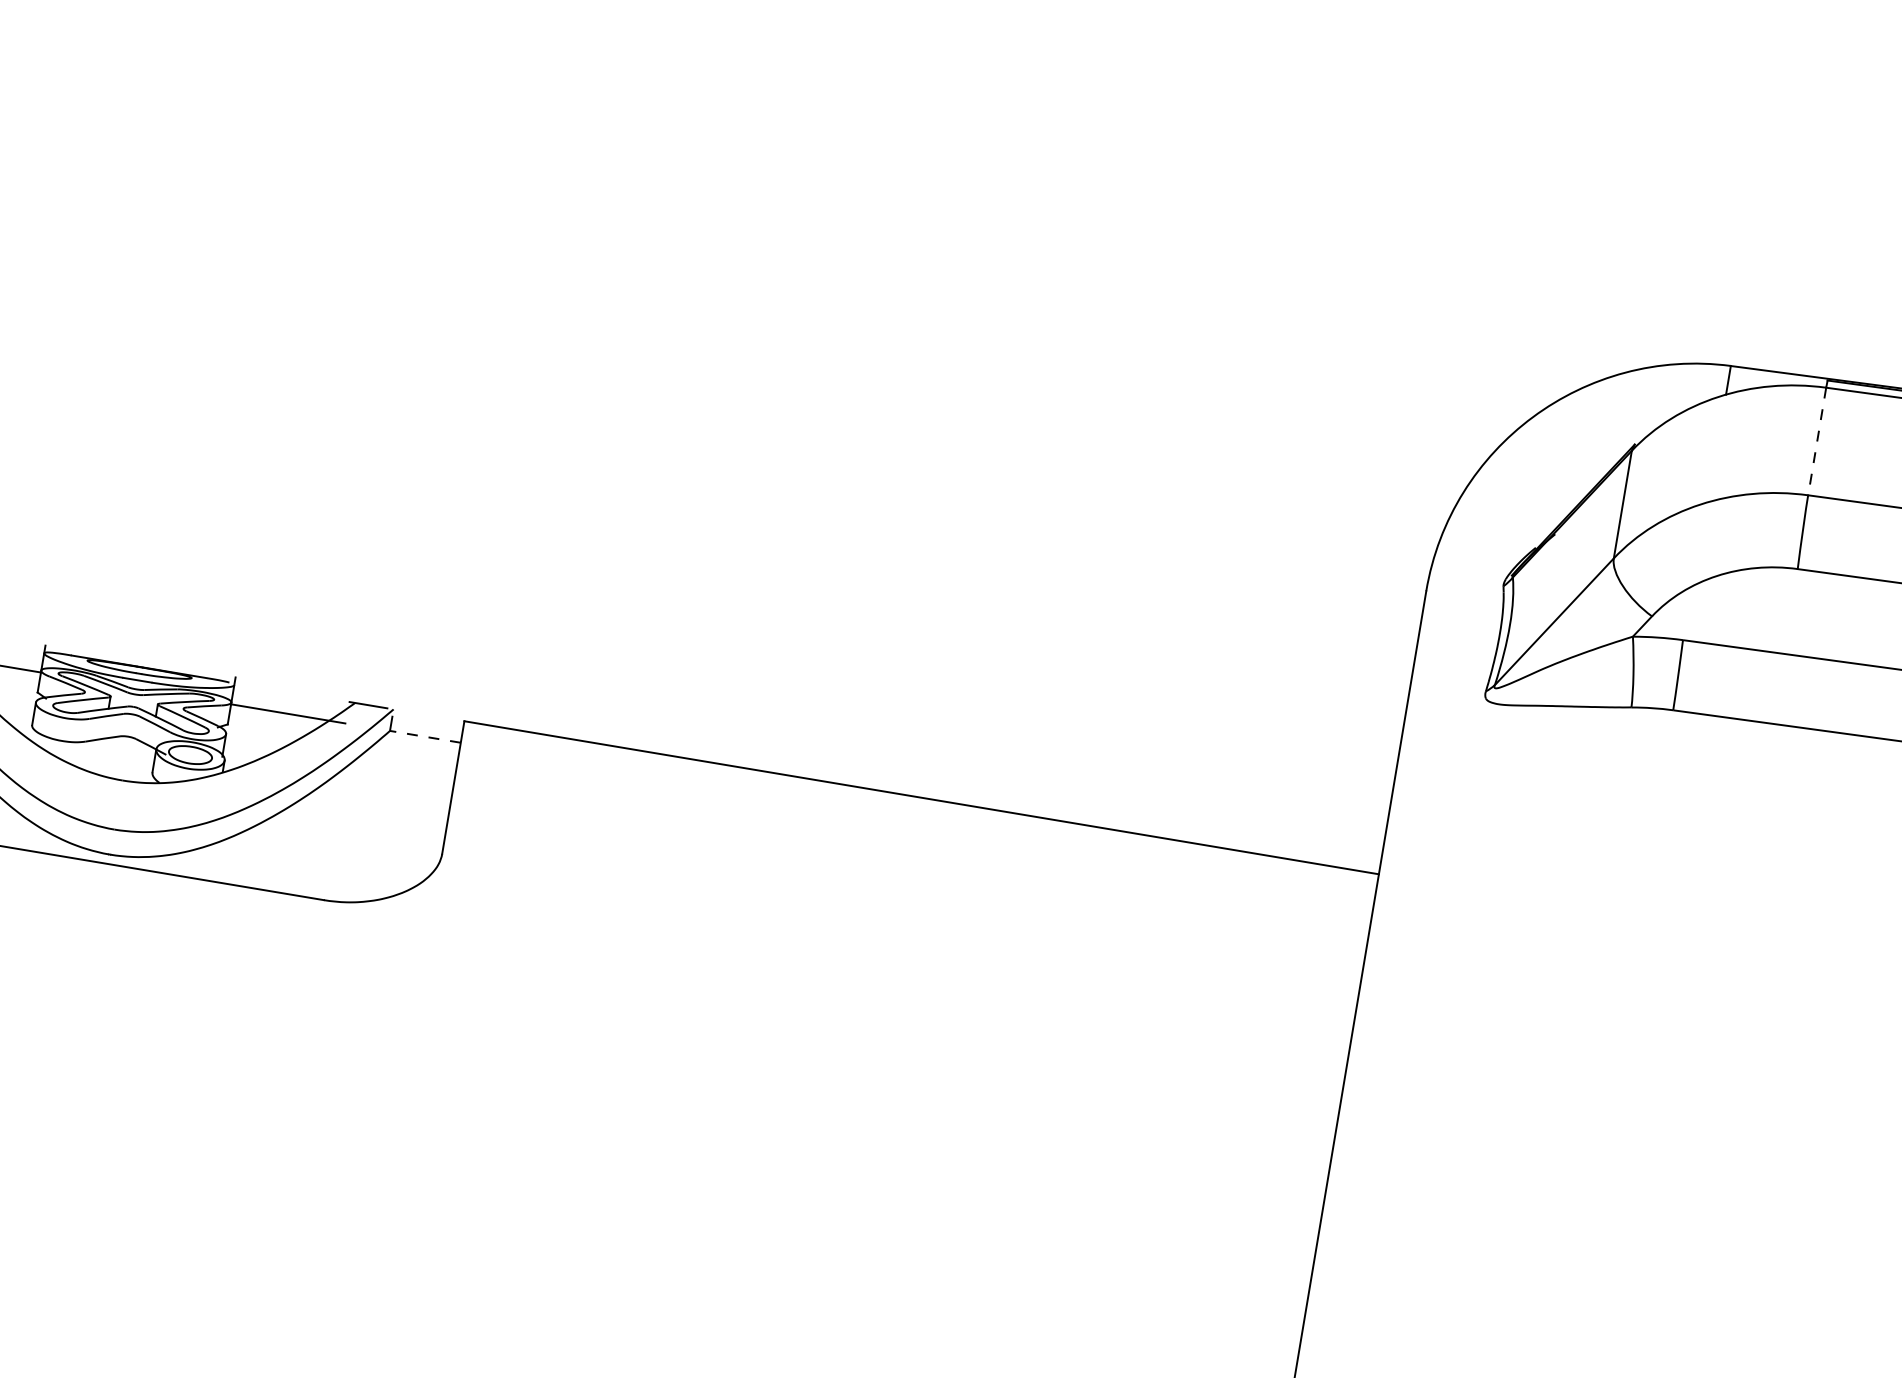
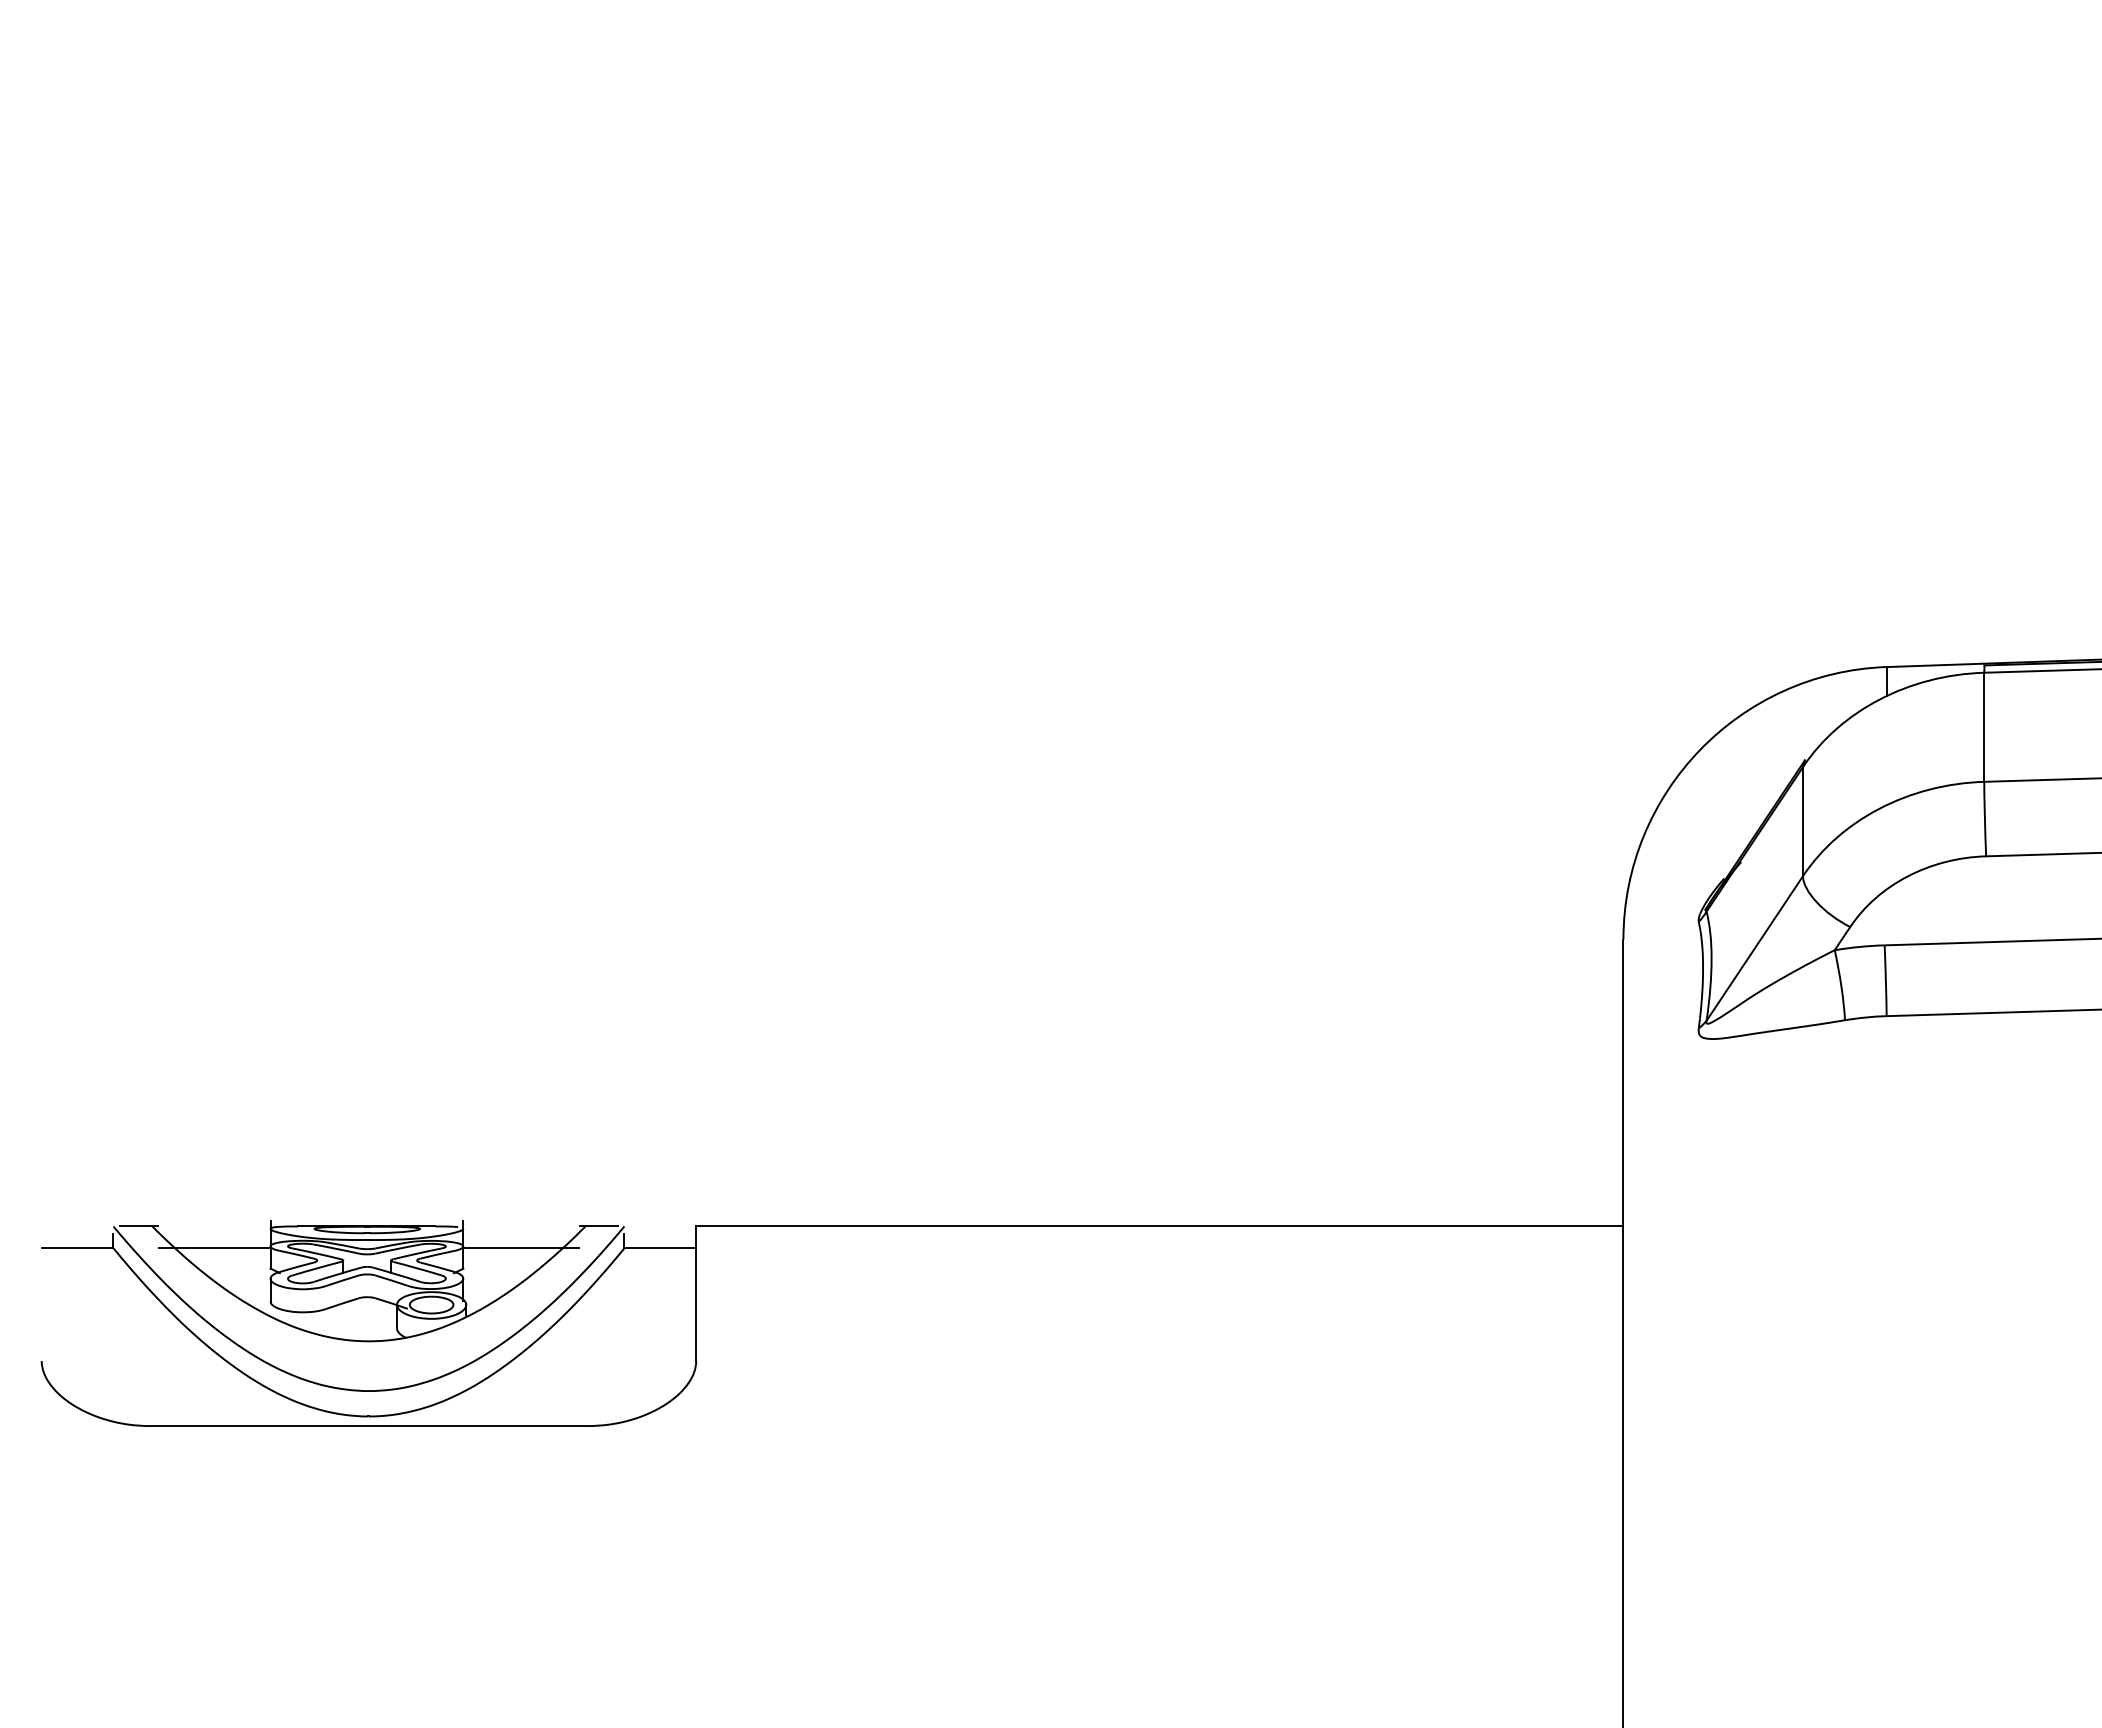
line: (1817, 441) -> (1984, 727), dashed -> solid
line: (425, 737) -> (660, 1248), dashed -> solid

